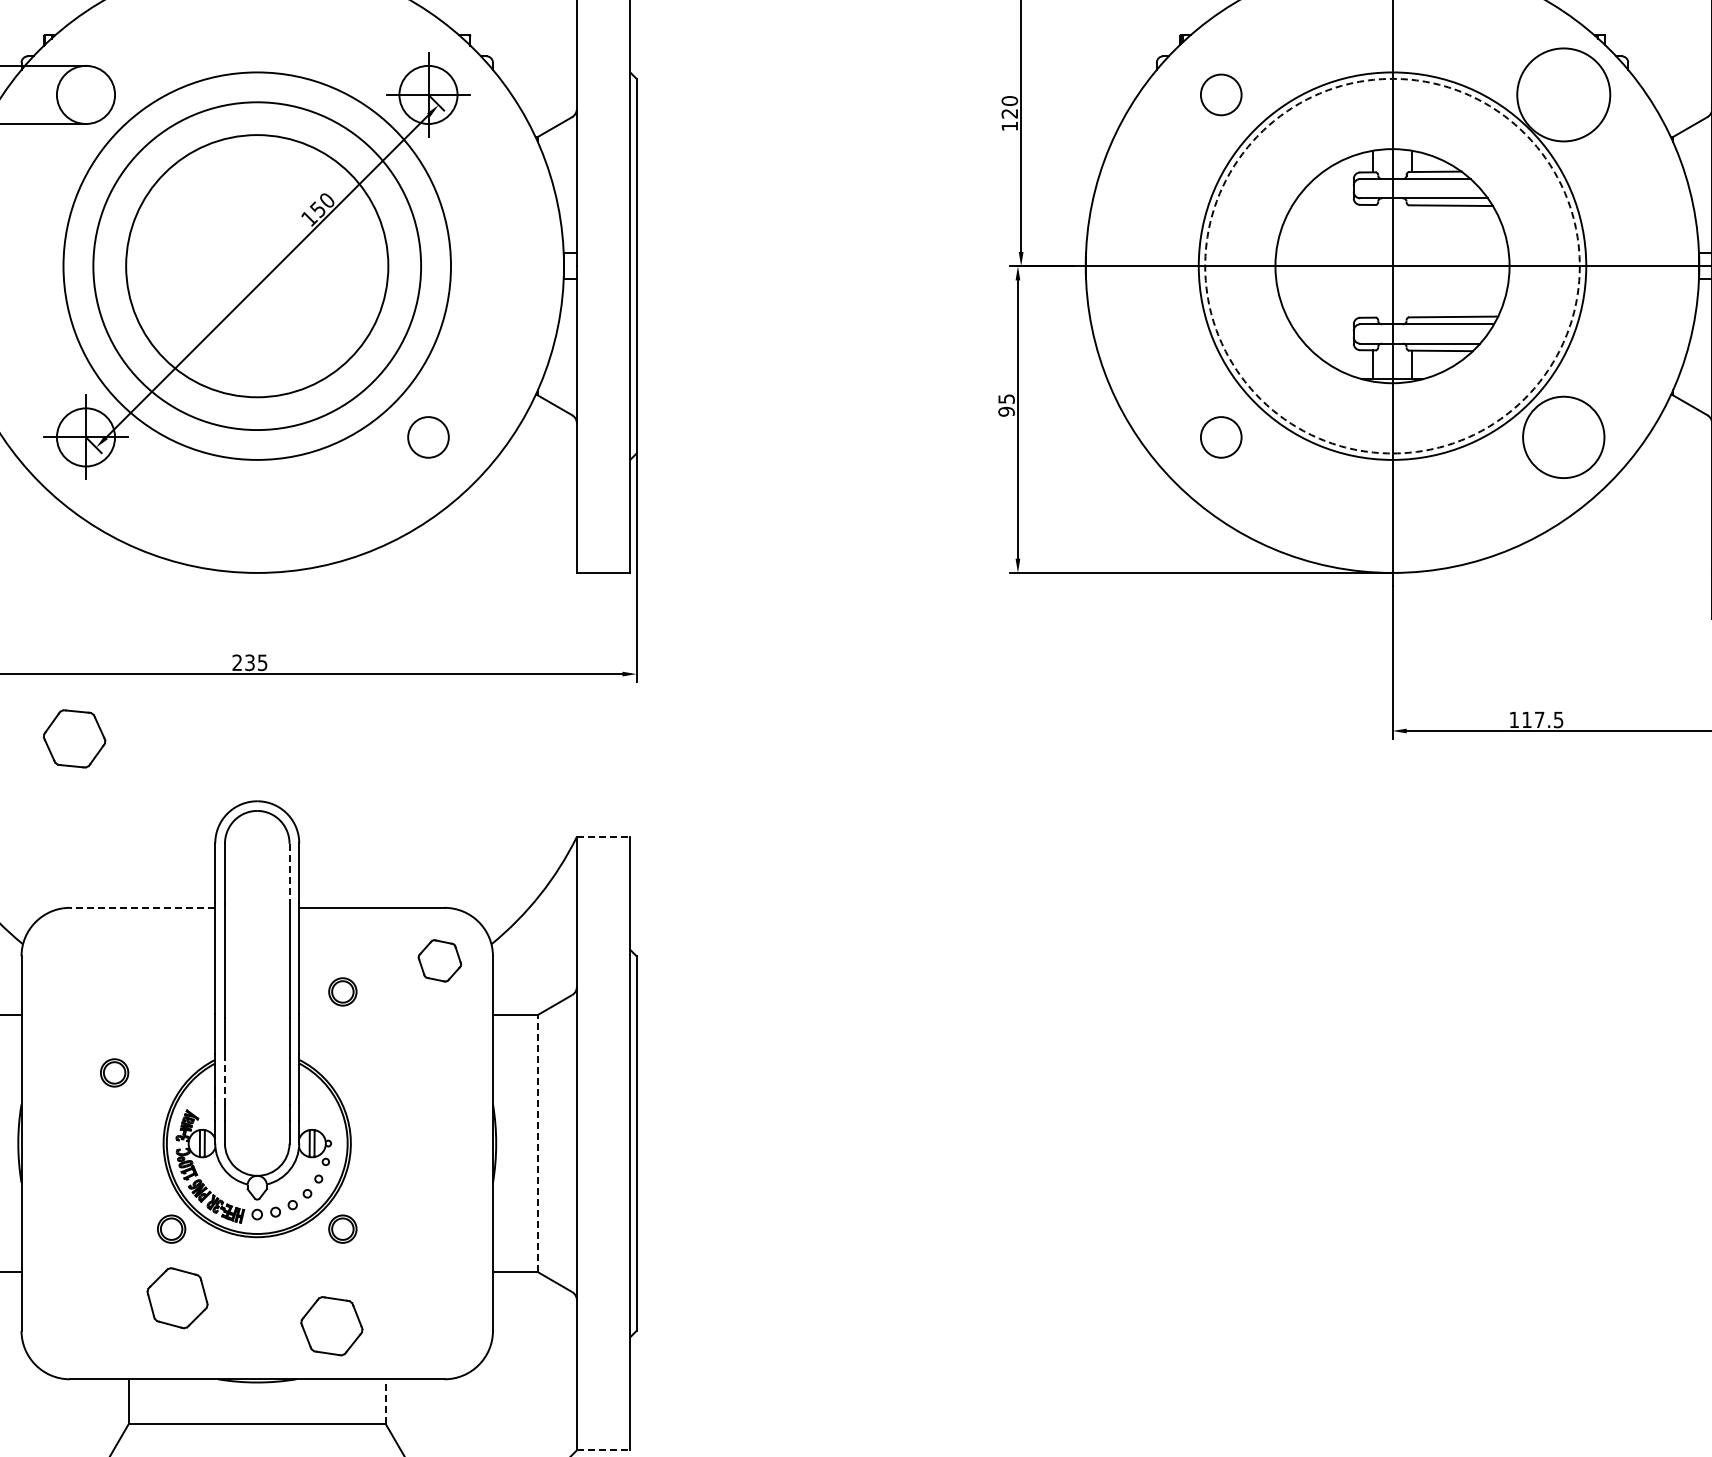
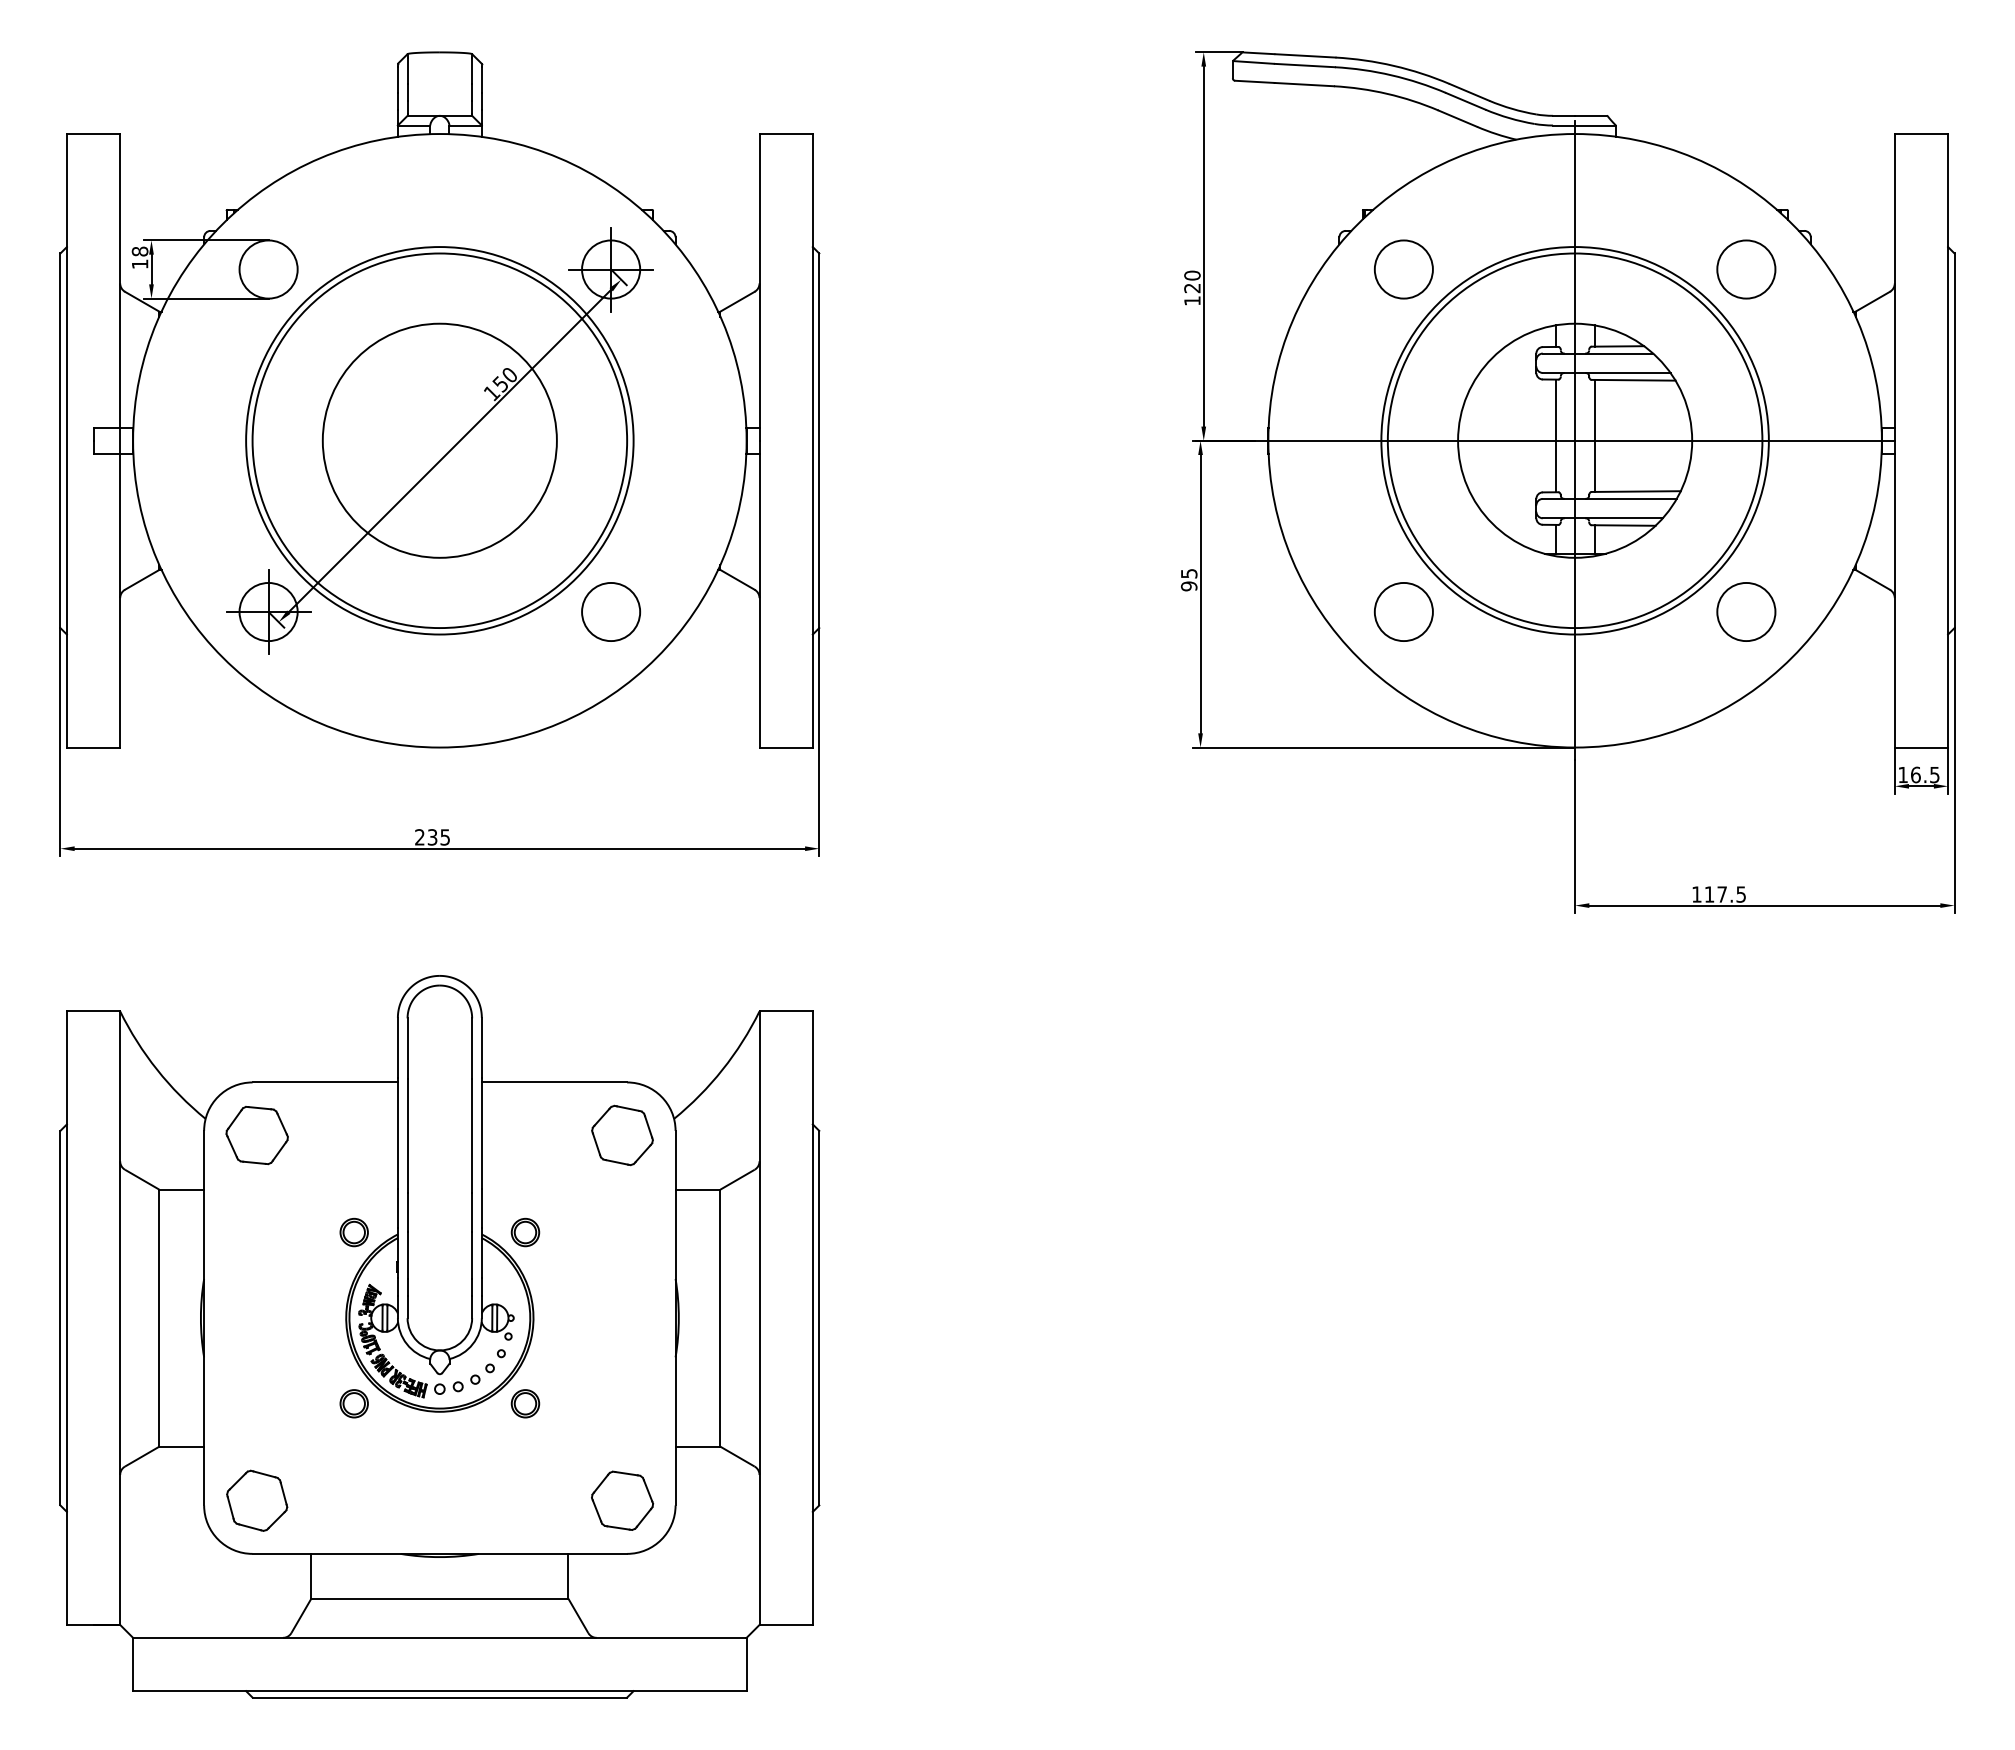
circle: (1220, 94) -> (1403, 269), size x1.43
circle: (1563, 94) -> (1746, 269), size x0.62
line: (1372, 260) -> (1555, 435), added
line: (1411, 260) -> (1594, 435), added
circle: (256, 265) -> (439, 440), size x0.71
circle: (256, 265) -> (439, 440), size x1.43
circle: (1391, 265) -> (1574, 440), dashed -> solid
circle: (428, 436) -> (611, 611), size x1.43
circle: (1220, 436) -> (1403, 611), size x1.43
circle: (1563, 436) -> (1746, 611), size x0.71
part: (73, 738) -> (256, 1135), moved
line: (603, 836) -> (786, 1011), dashed -> solid
line: (289, 873) -> (472, 1048), dashed -> solid
line: (142, 907) -> (325, 1082), dashed -> solid
part: (439, 960) -> (622, 1135), size x1.43
part: (342, 991) -> (525, 1232), moved
part: (113, 1072) -> (353, 1232), moved
line: (224, 1080) -> (407, 1255), dashed -> solid
line: (537, 1143) -> (720, 1318), dashed -> solid
part: (177, 1297) -> (257, 1500), moved
part: (331, 1325) -> (622, 1500), moved
line: (385, 1400) -> (568, 1575), dashed -> solid
line: (603, 1449) -> (786, 1624), dashed -> solid

